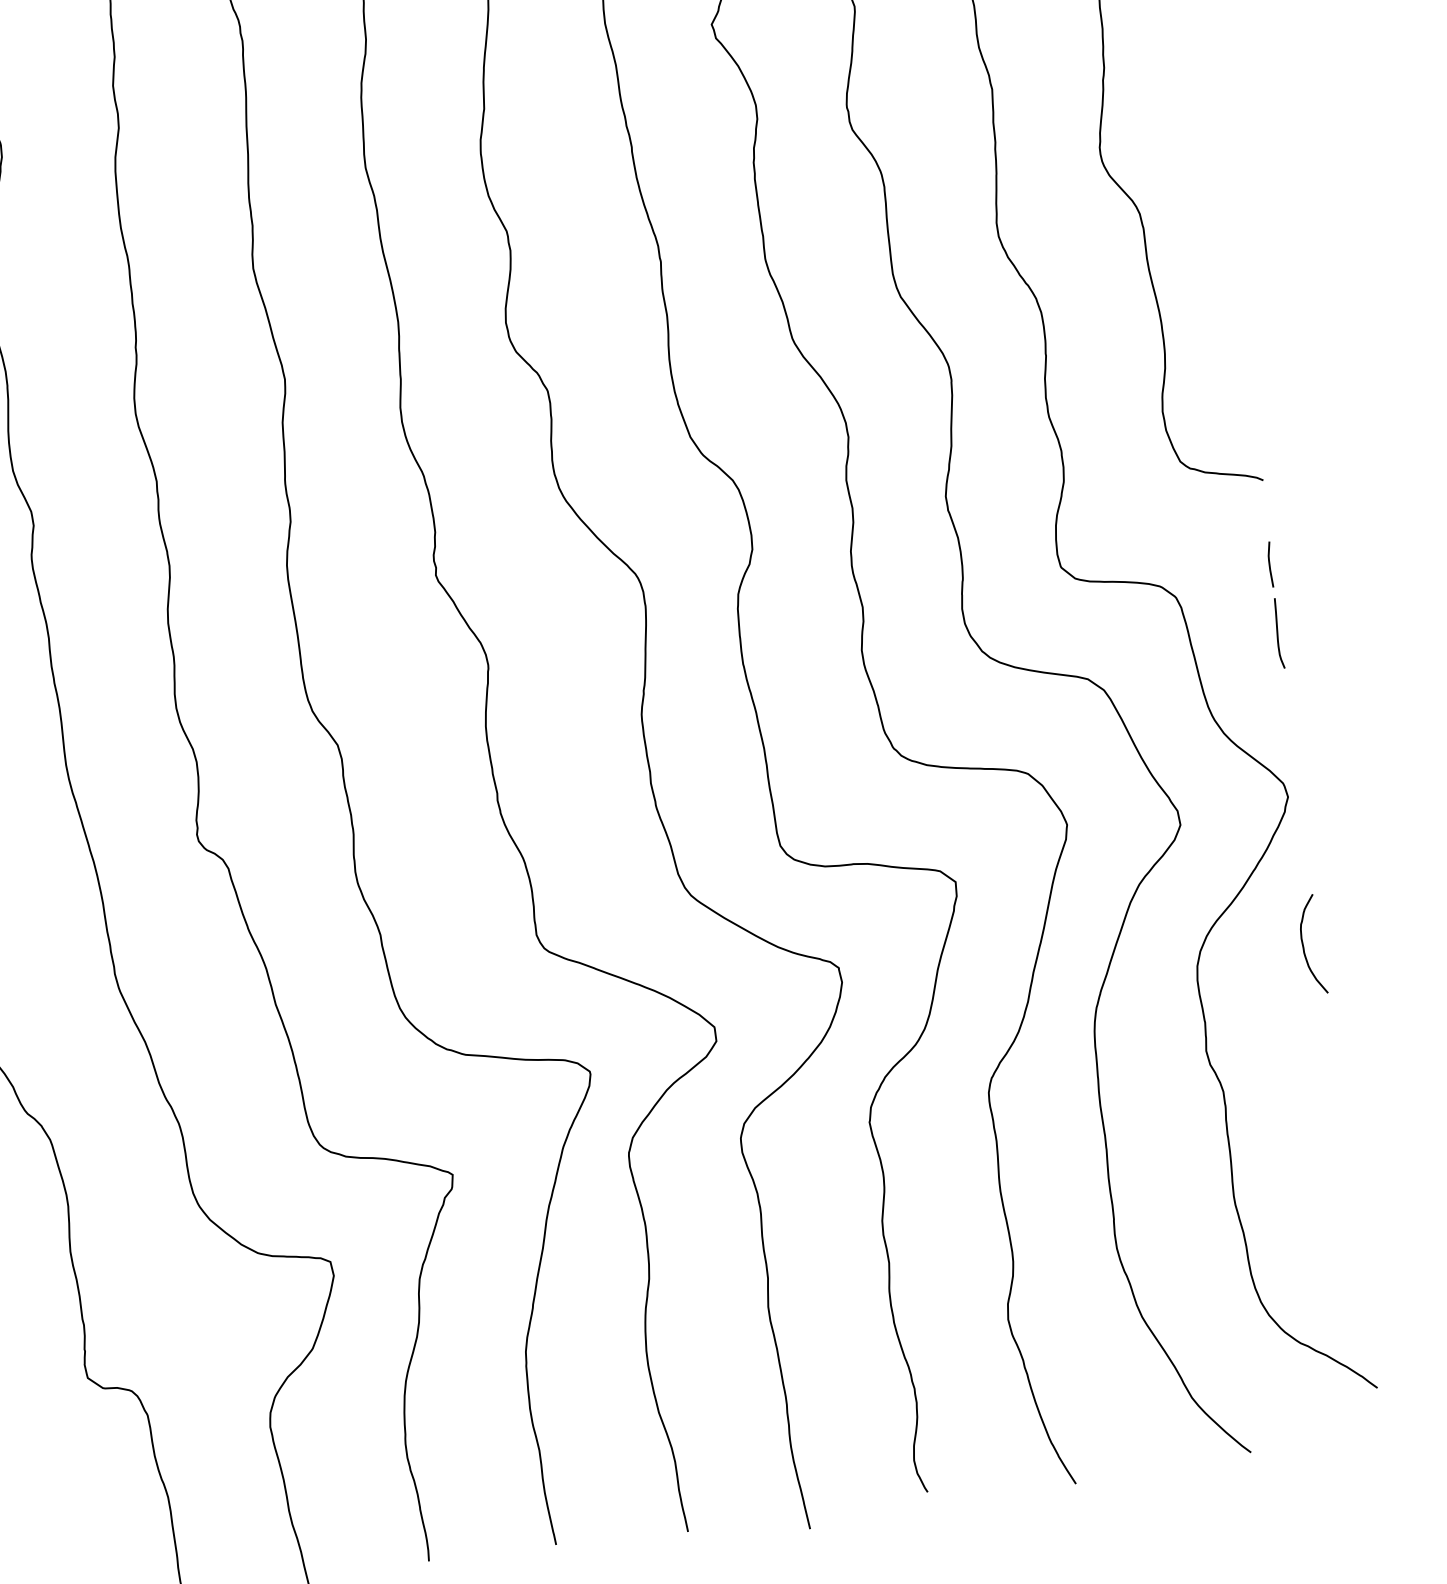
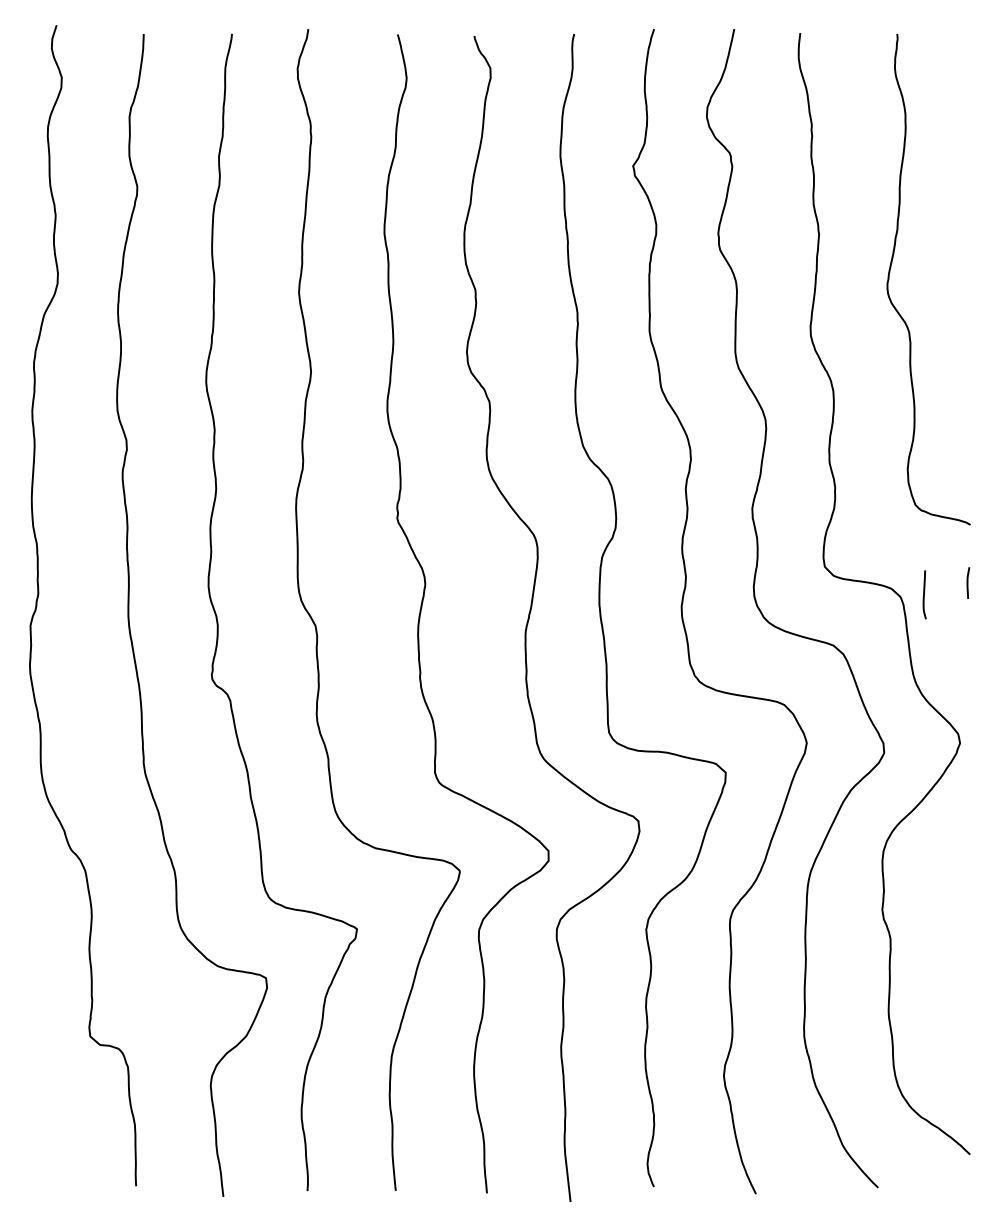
curve: (1278, 633) -> (924, 594), moved
curve: (1304, 944) -> (958, 845), removed

